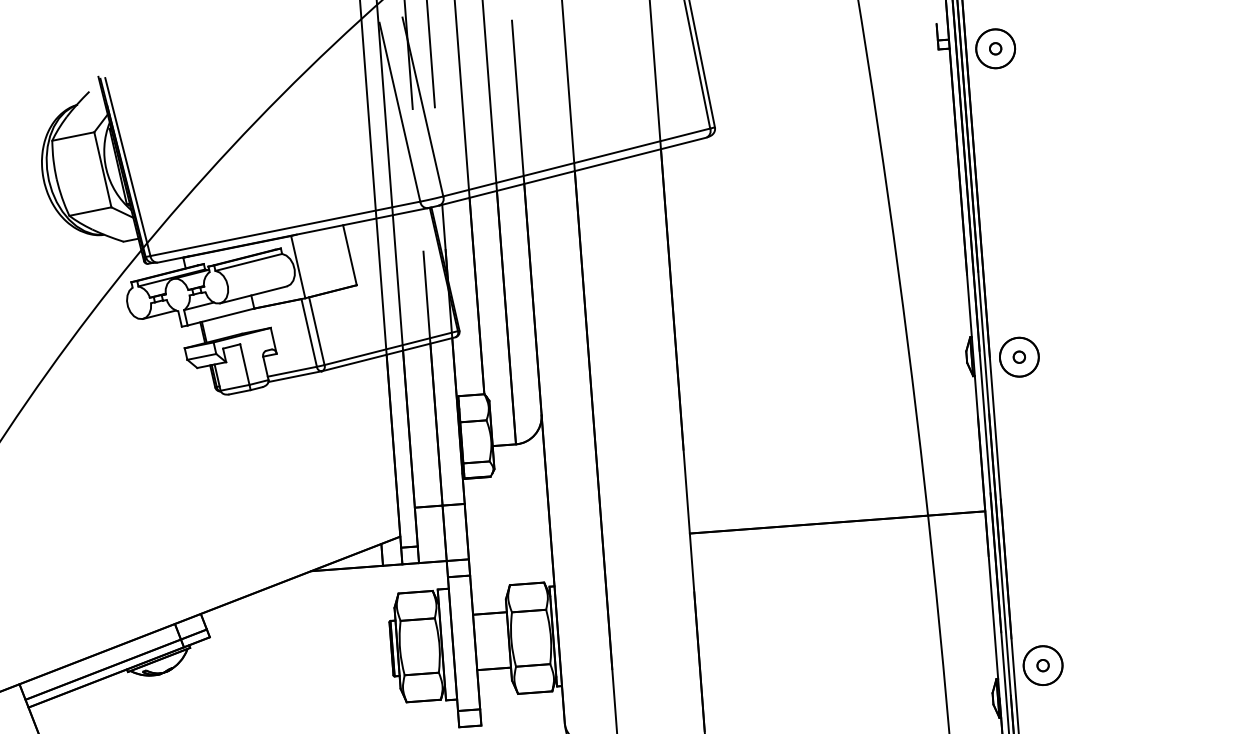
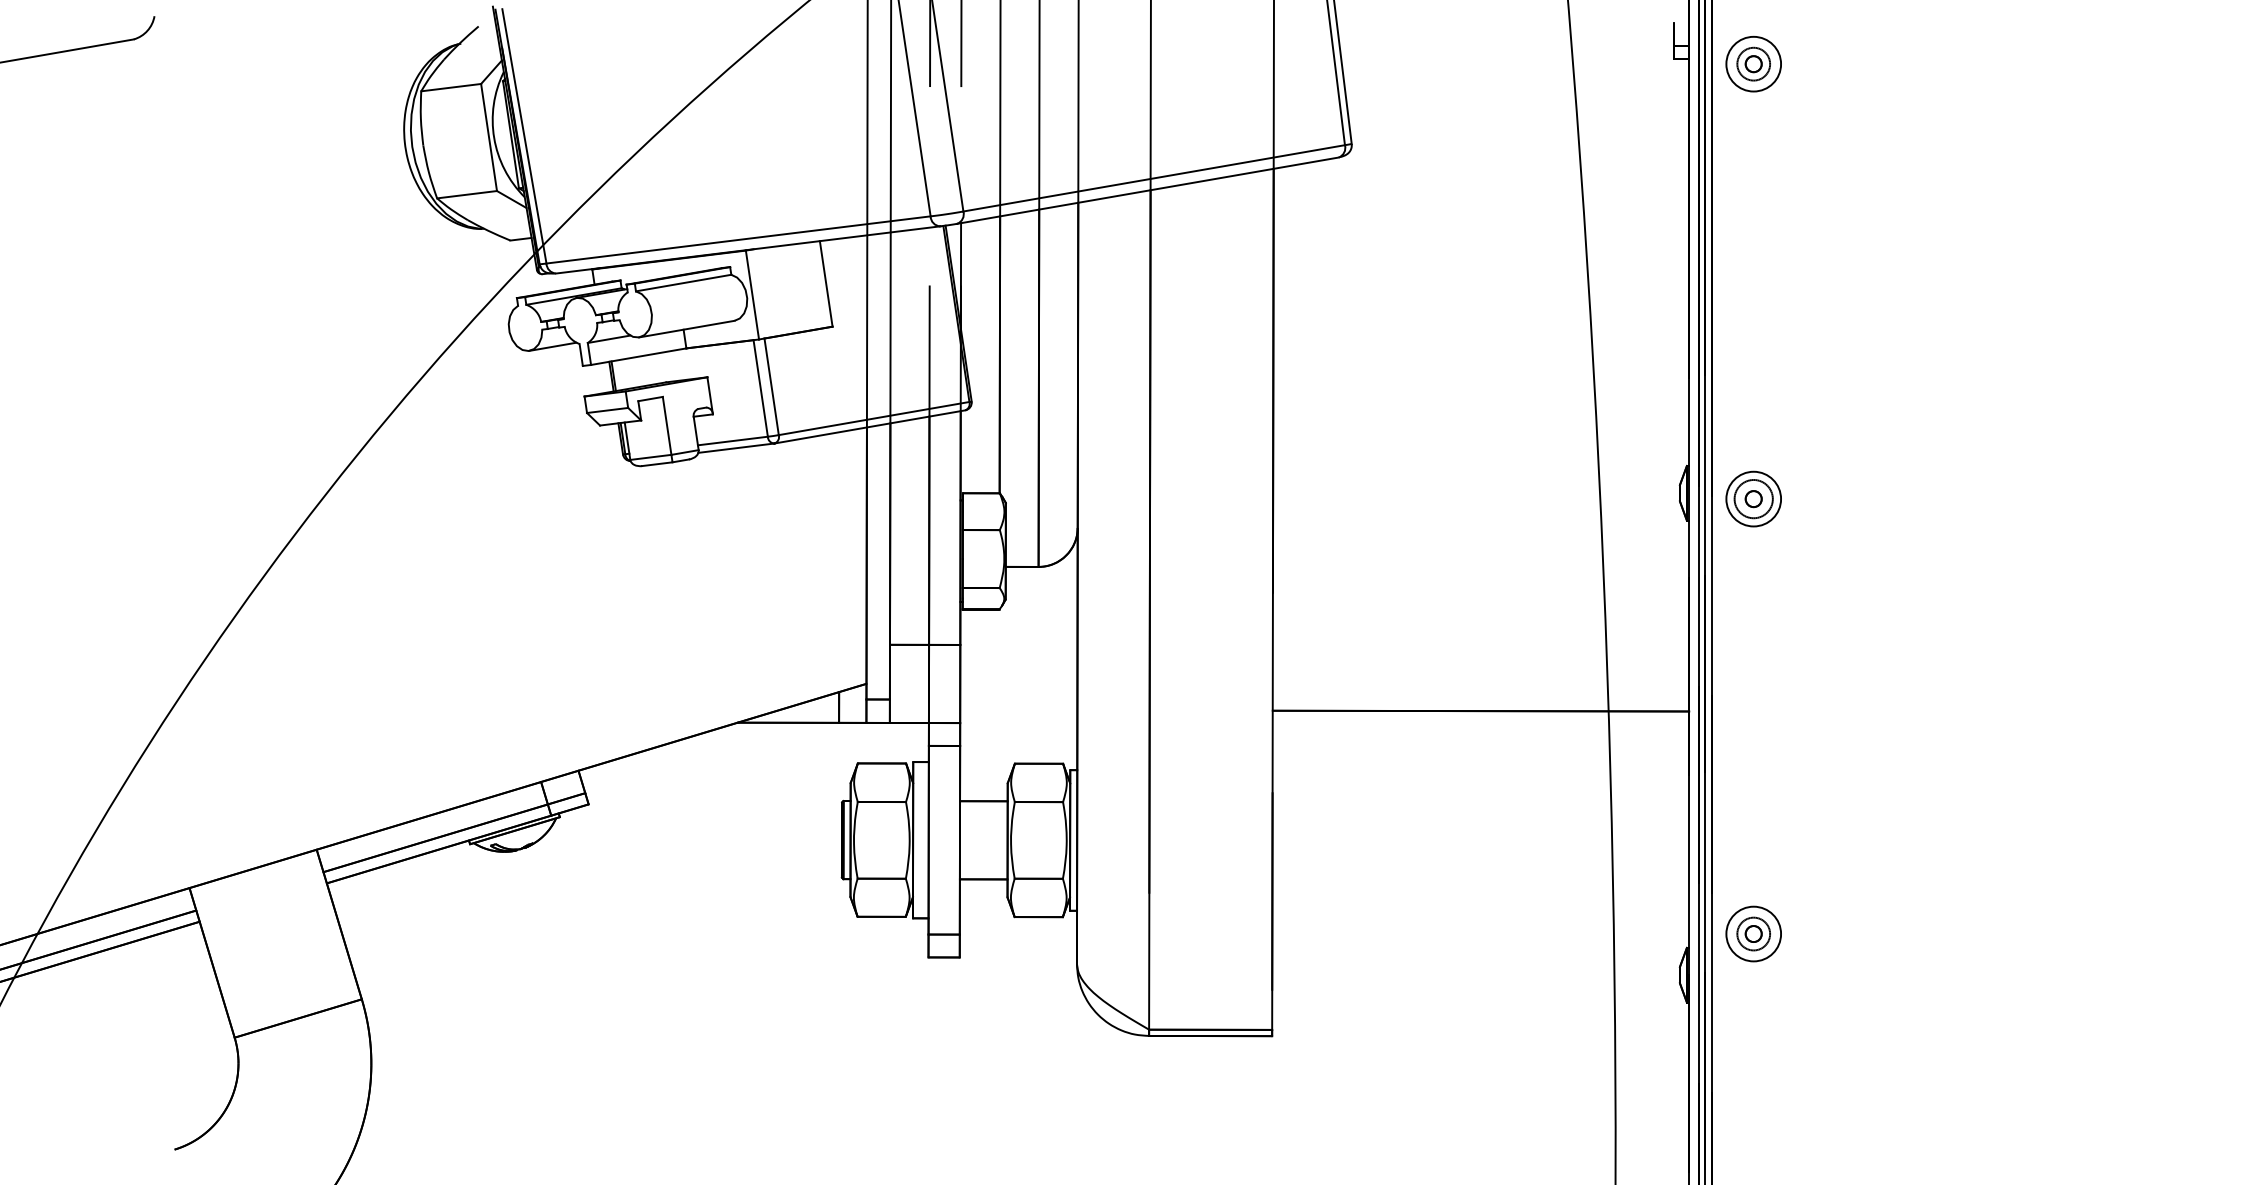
circle: (995, 48) -> (1753, 63), size x0.6
circle: (1019, 356) -> (1753, 498), size x0.7
circle: (1042, 665) -> (1753, 933), size x0.6

